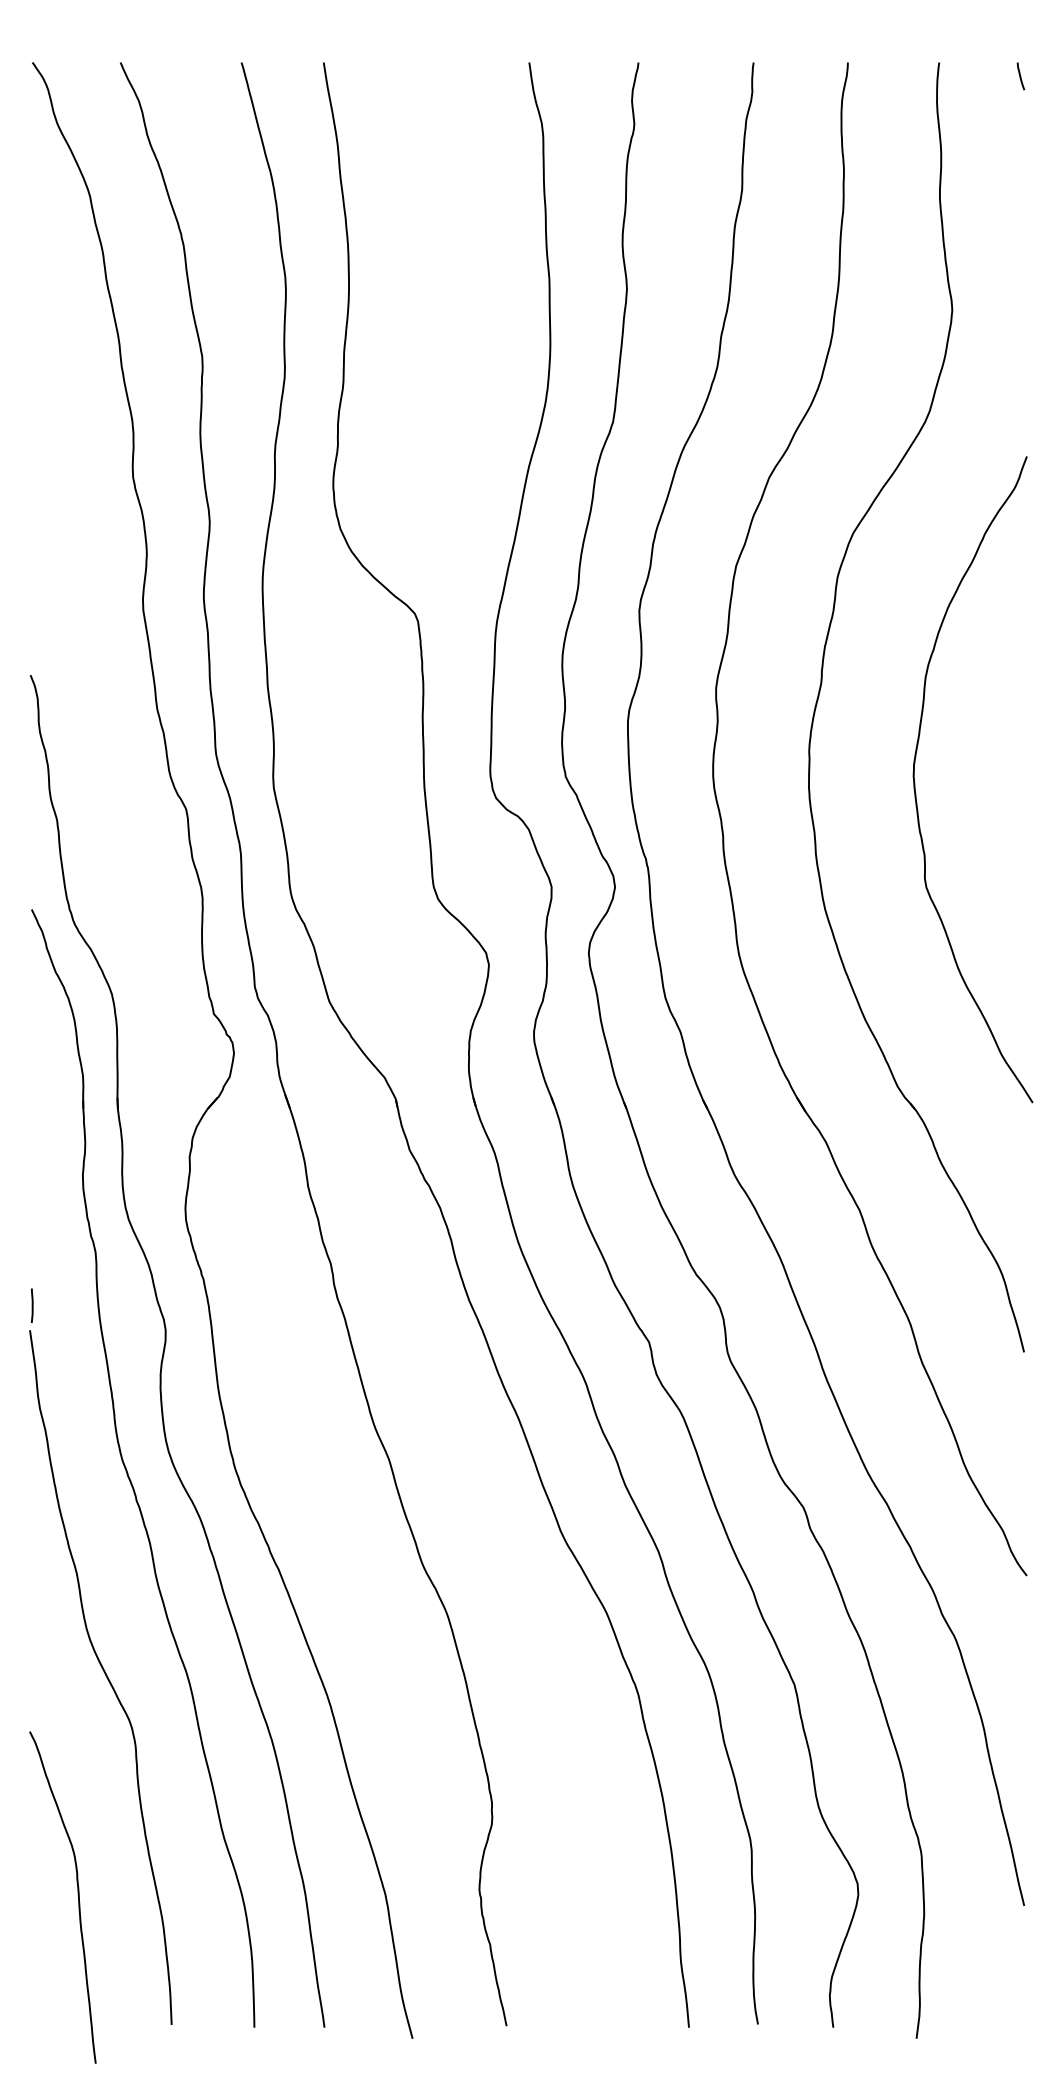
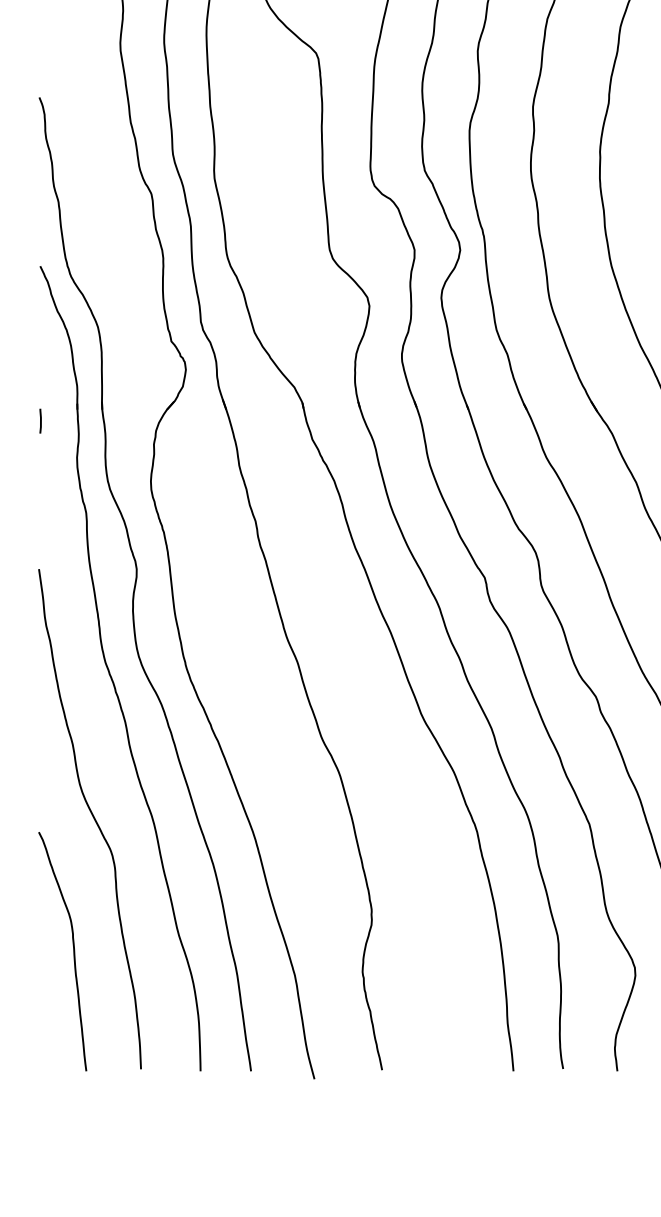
line: (31, 1305) -> (40, 420), moved
curve: (77, 1895) -> (73, 950), moved

